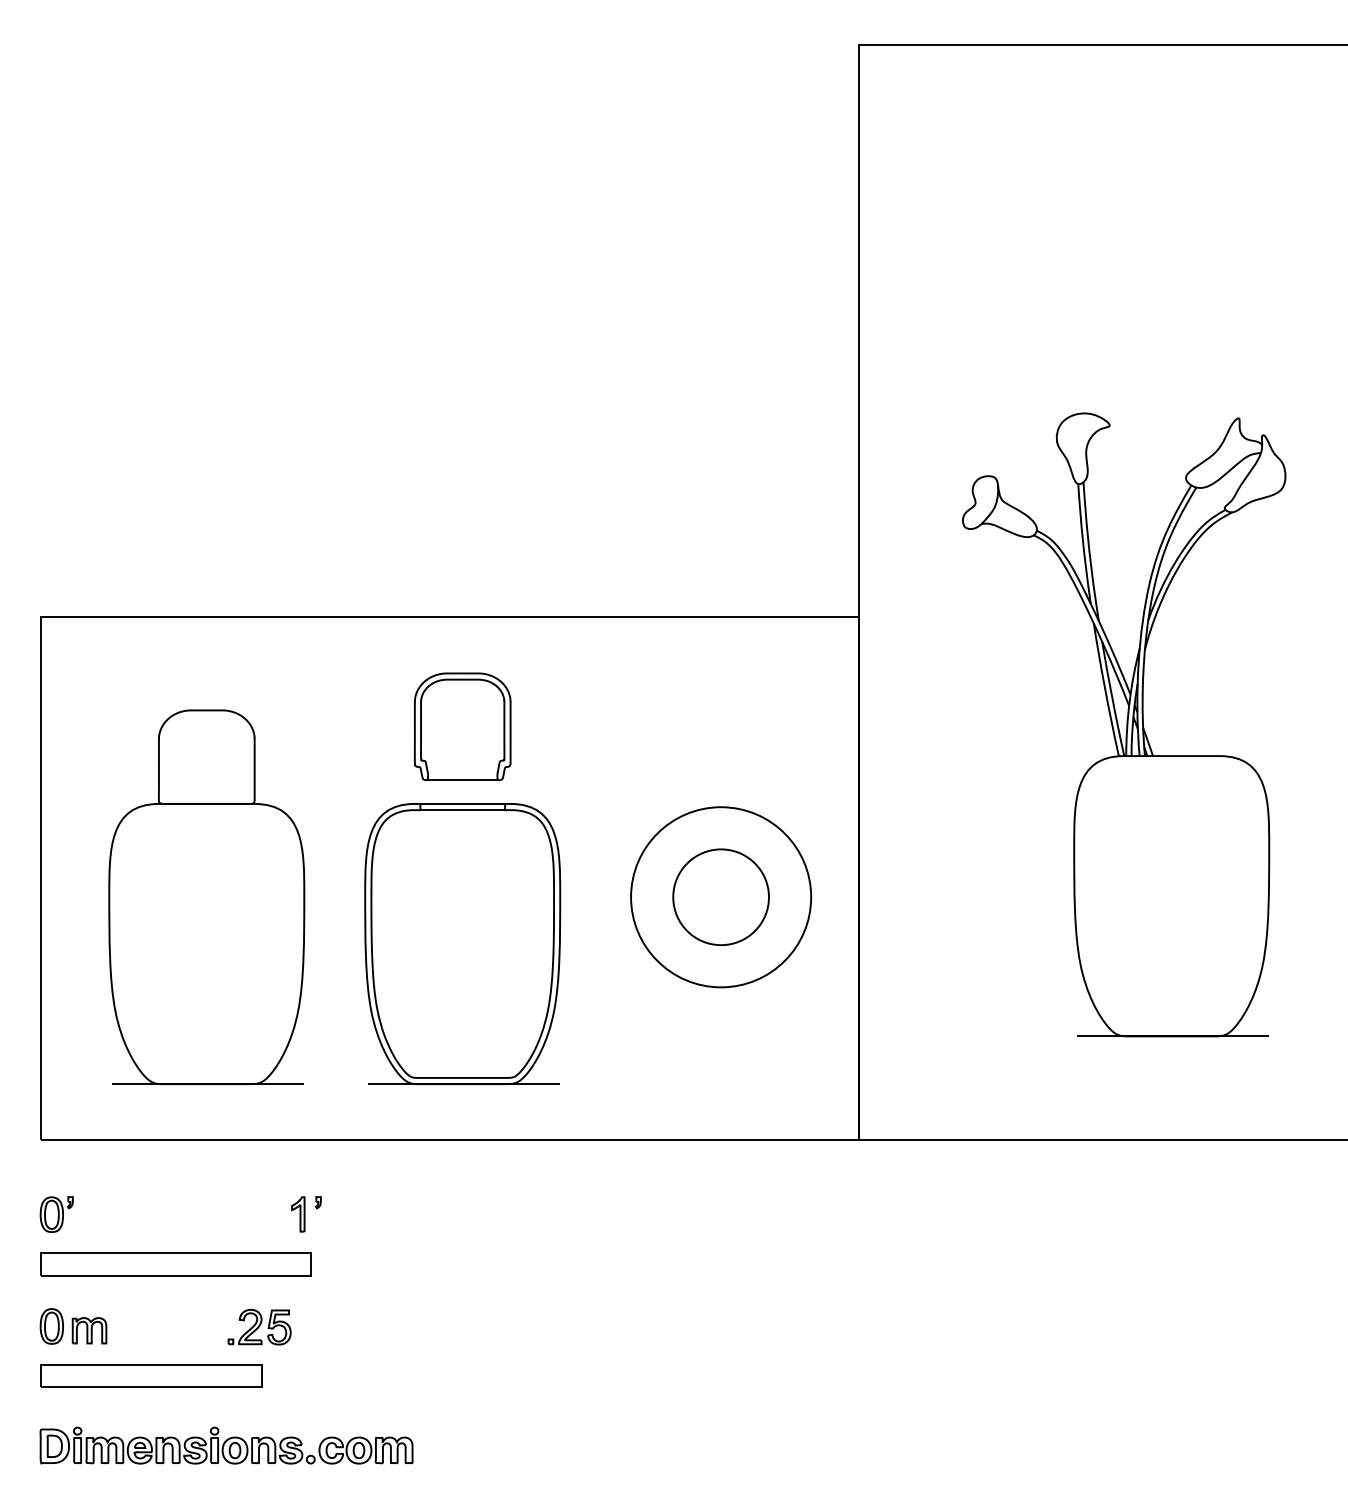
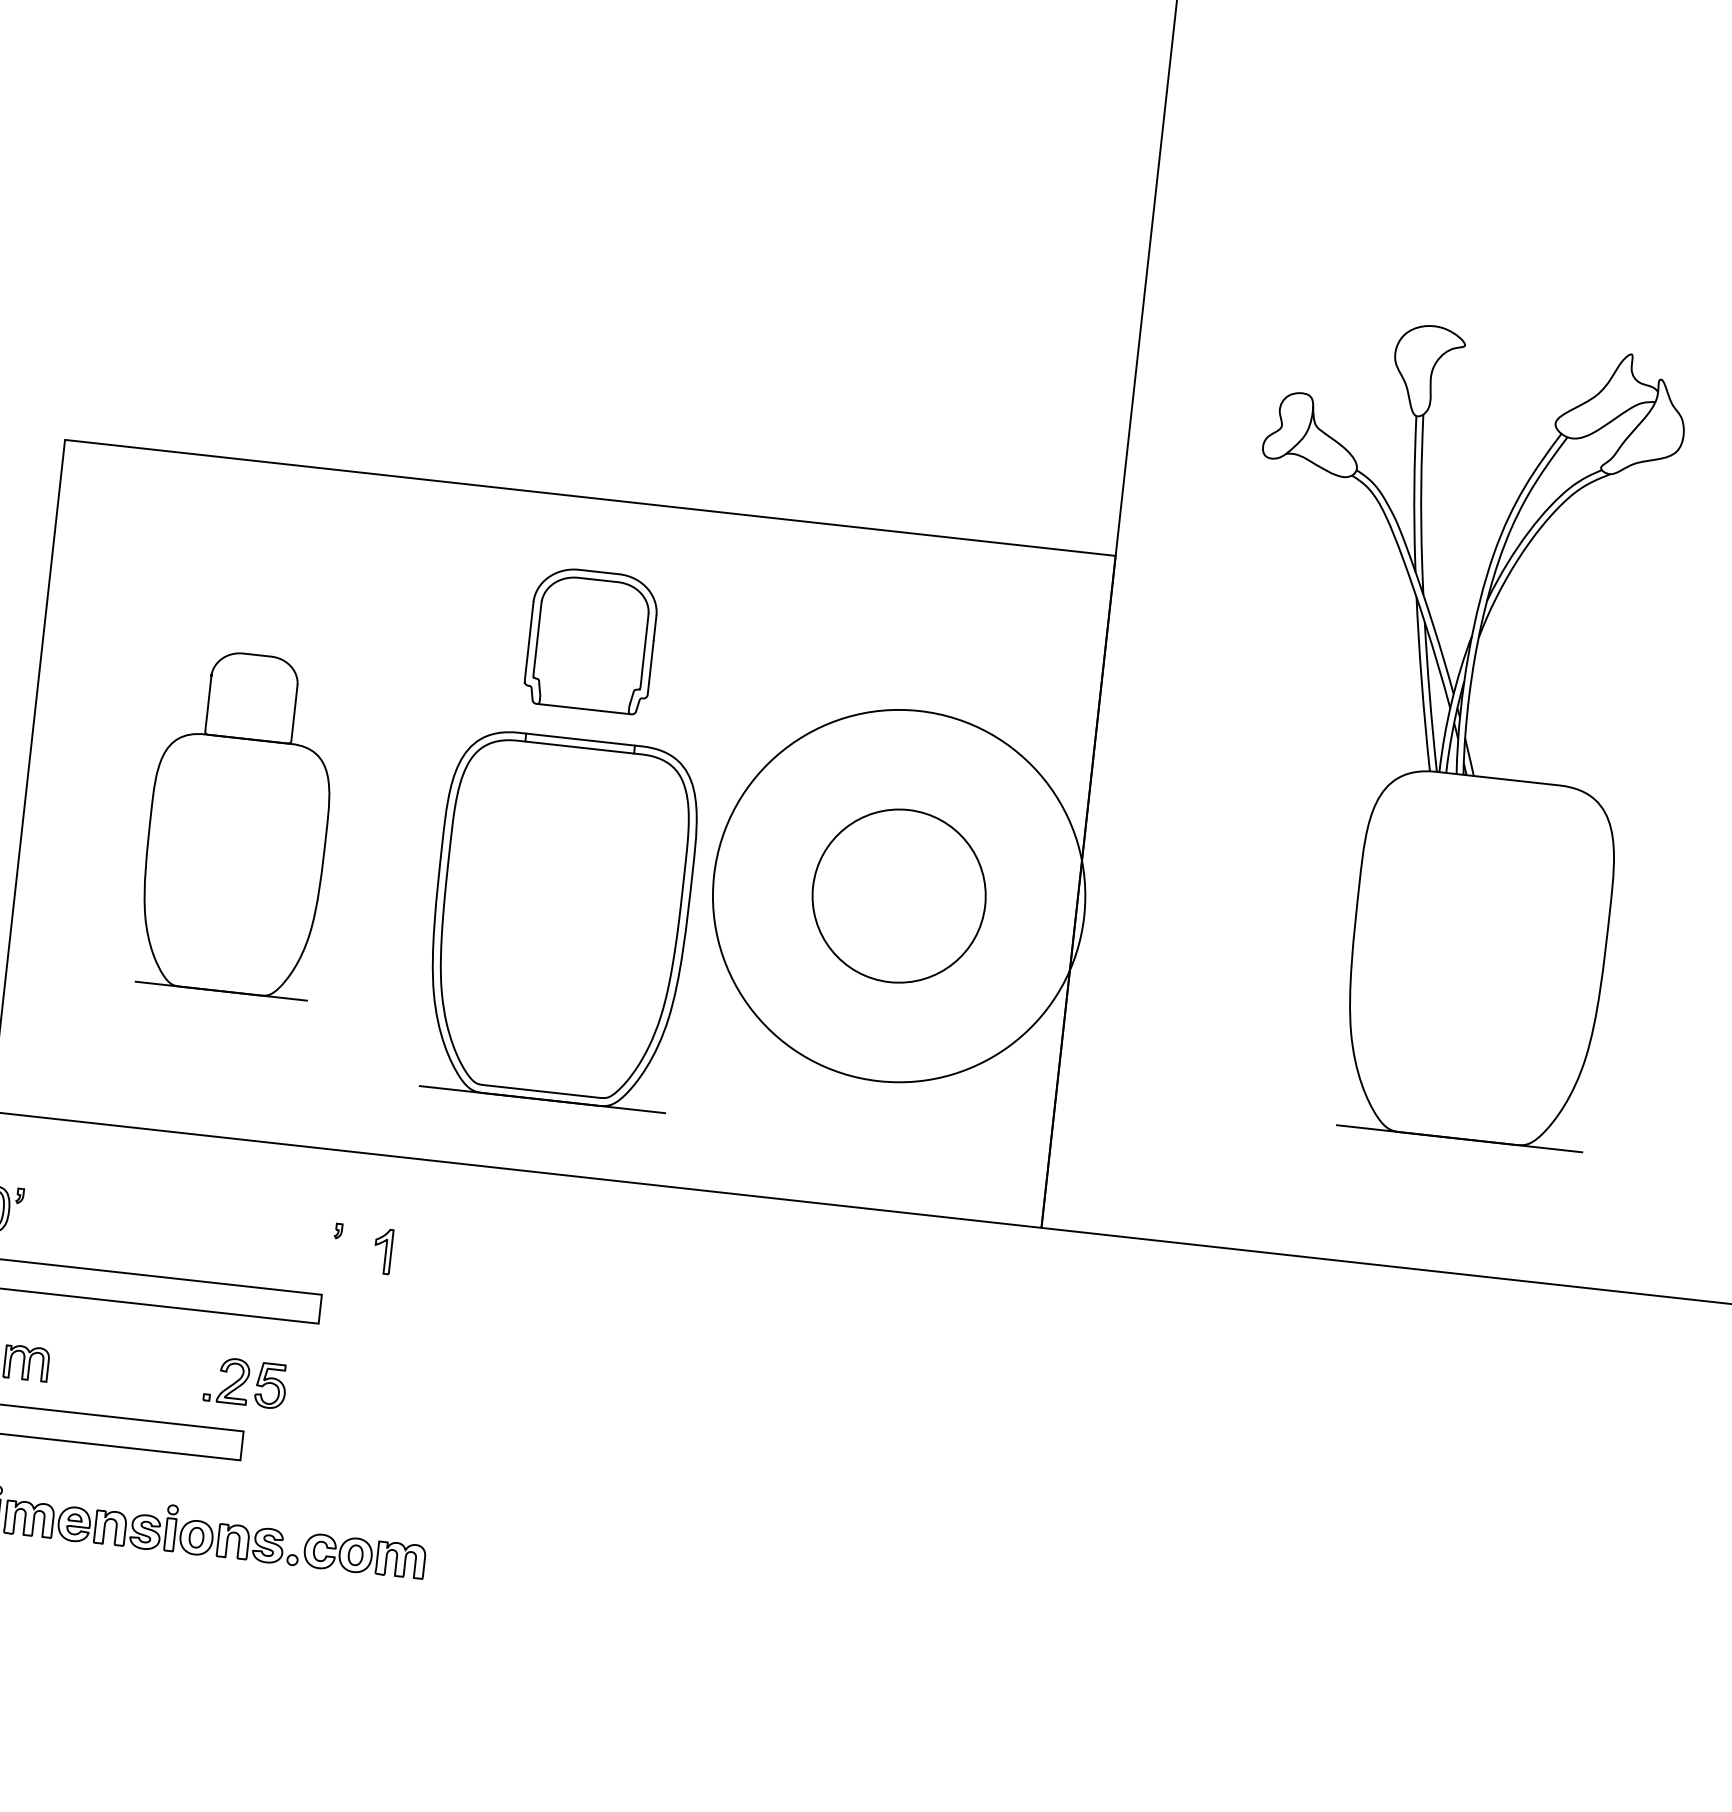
part: (206, 896) -> (238, 822), size x0.7
circle: (720, 897) -> (898, 896), size x1.4
circle: (721, 897) -> (899, 896), size x1.6
part: (298, 1214) -> (383, 1251), moved

